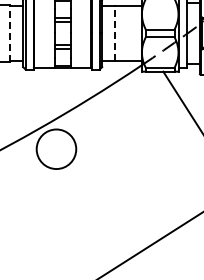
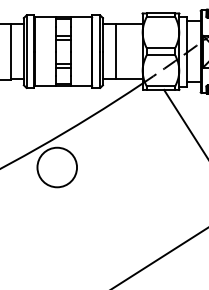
line: (9, 33) -> (10, 51), dashed -> solid
line: (115, 33) -> (116, 51), dashed -> solid

